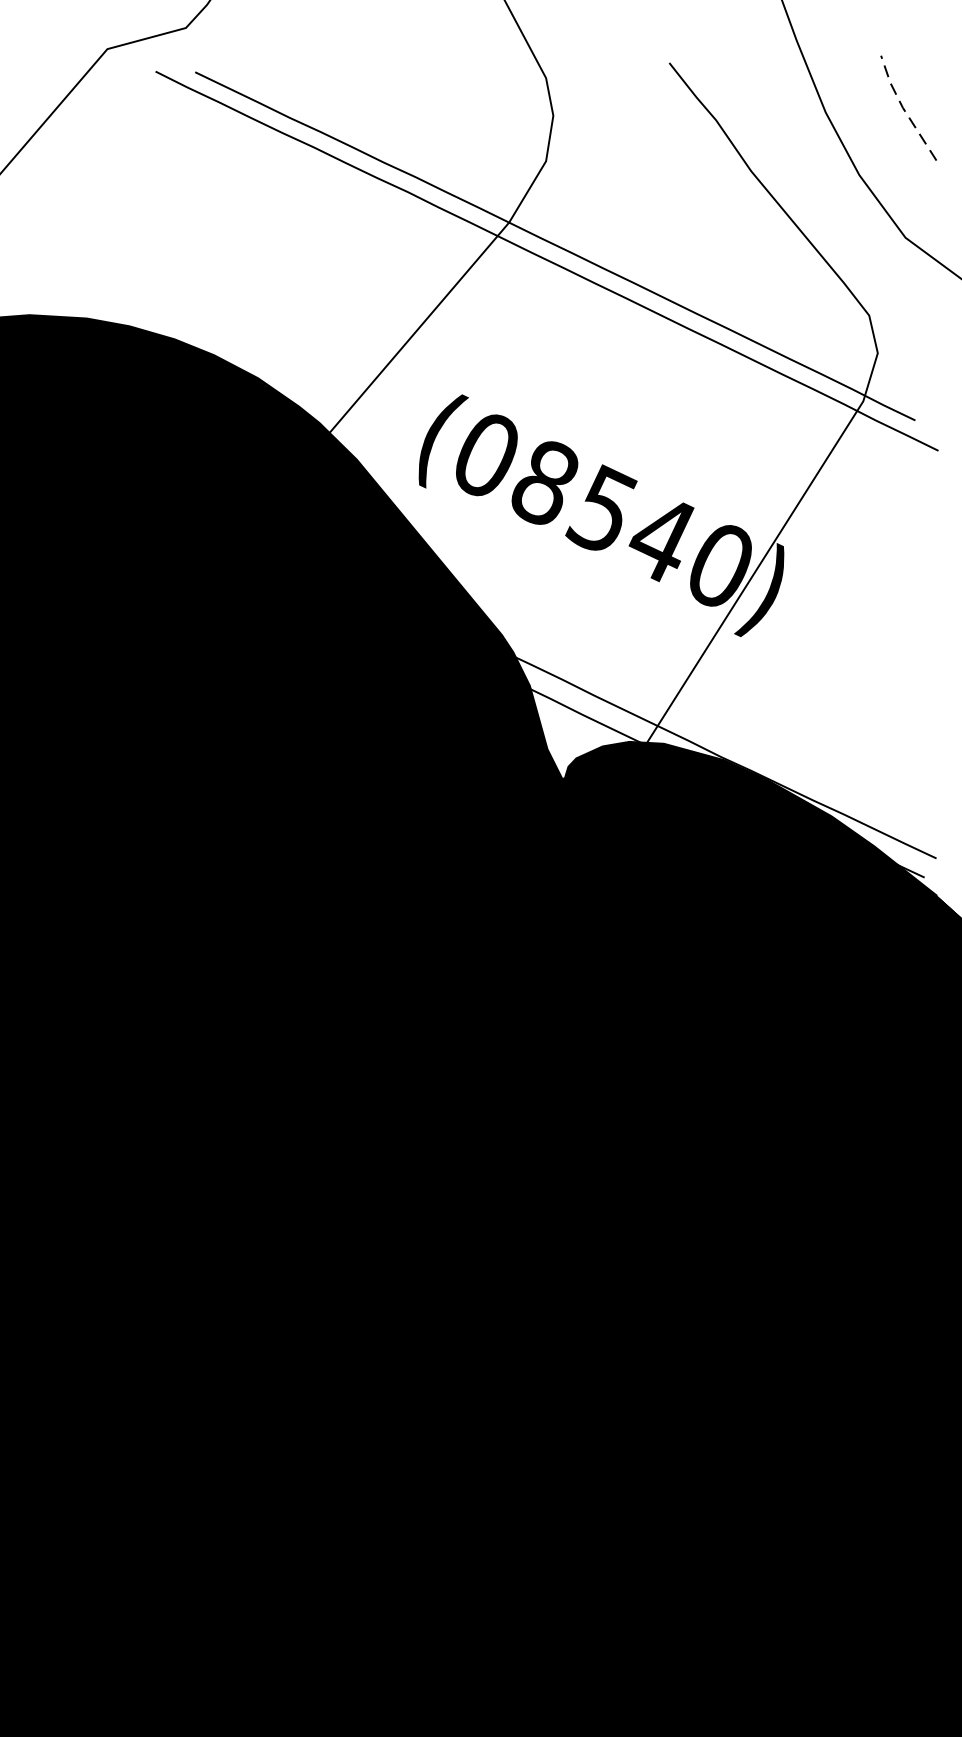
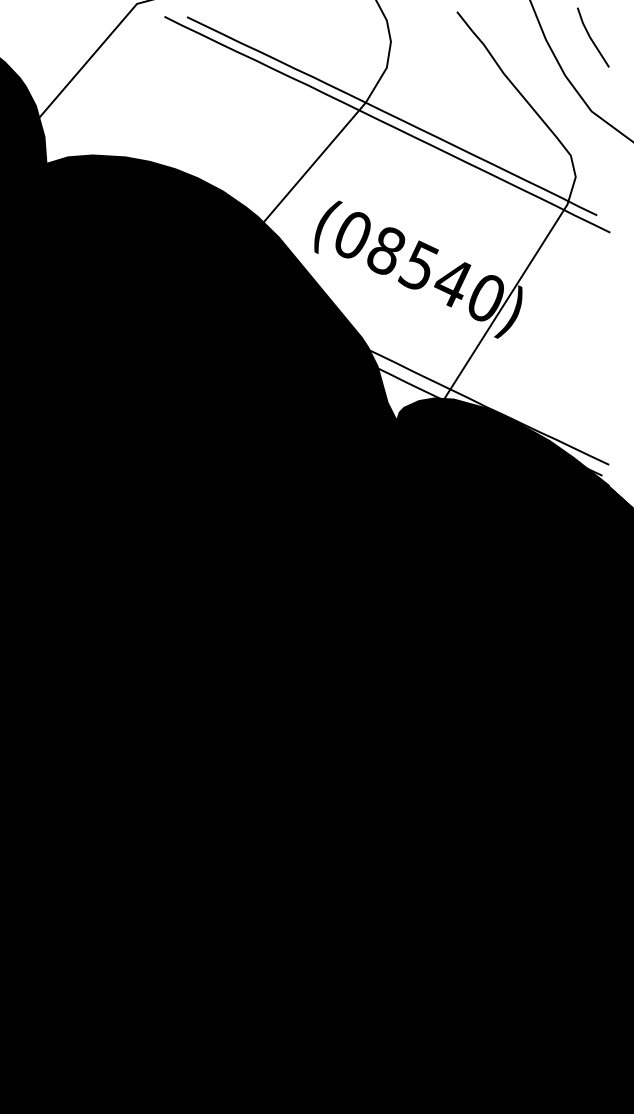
line: (903, 108) -> (590, 37), dashed -> solid

